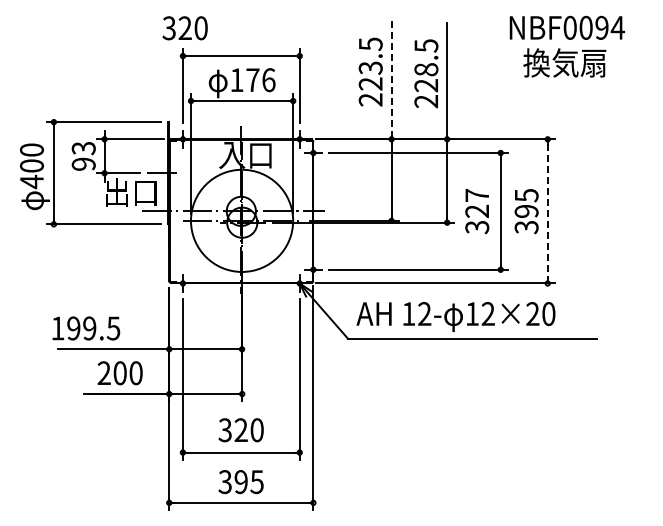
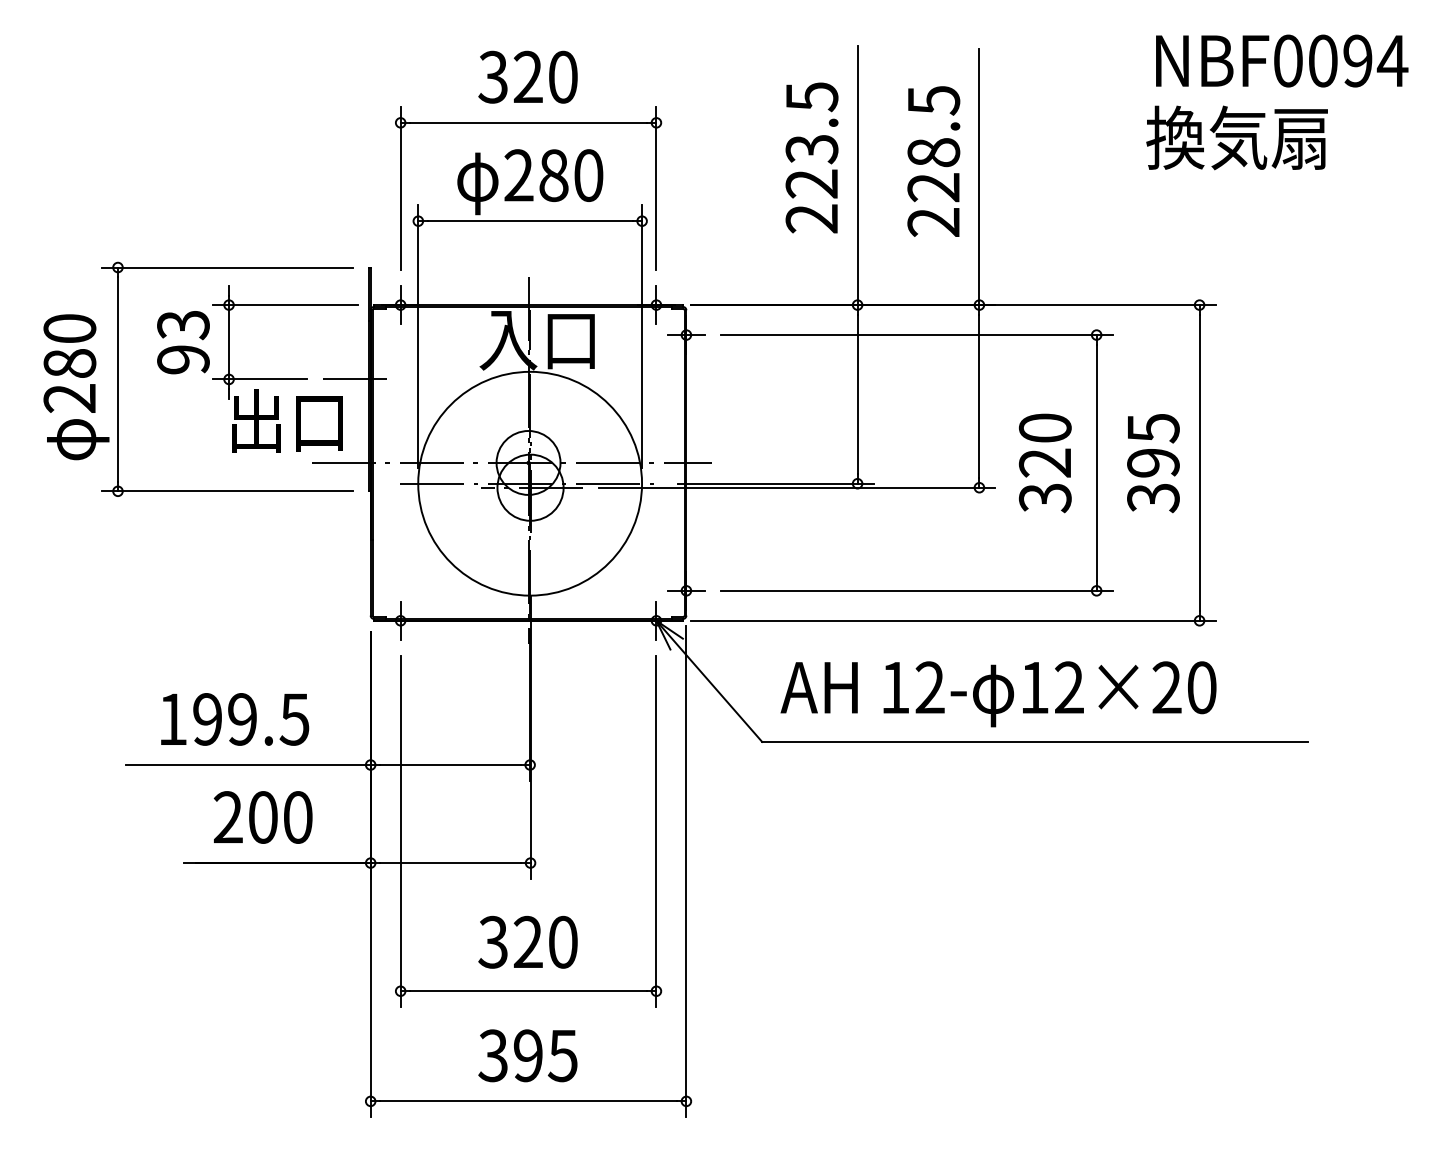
text: (567, 27) -> (1282, 60), moved
text: (184, 28) -> (526, 77), moved
text: (252, 80) -> (552, 176), 176 -> 280
line: (391, 80) -> (857, 176), dashed -> solid
text: (31, 174) -> (68, 382), 400 -> 280
text: (477, 194) -> (1045, 425), 327 -> 320
line: (547, 211) -> (1199, 463), dashed -> solid
text: (86, 328) -> (235, 719), moved

